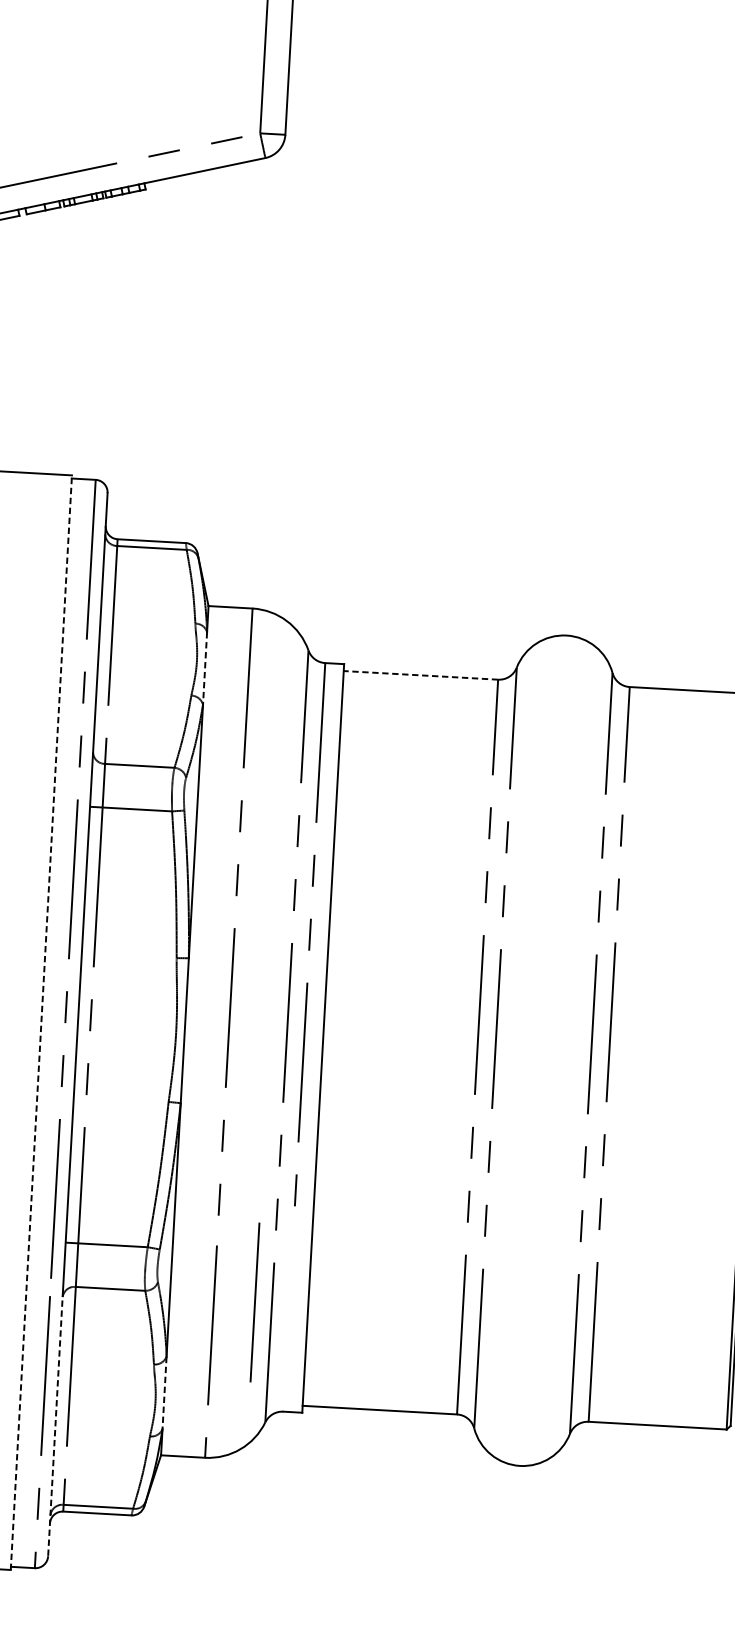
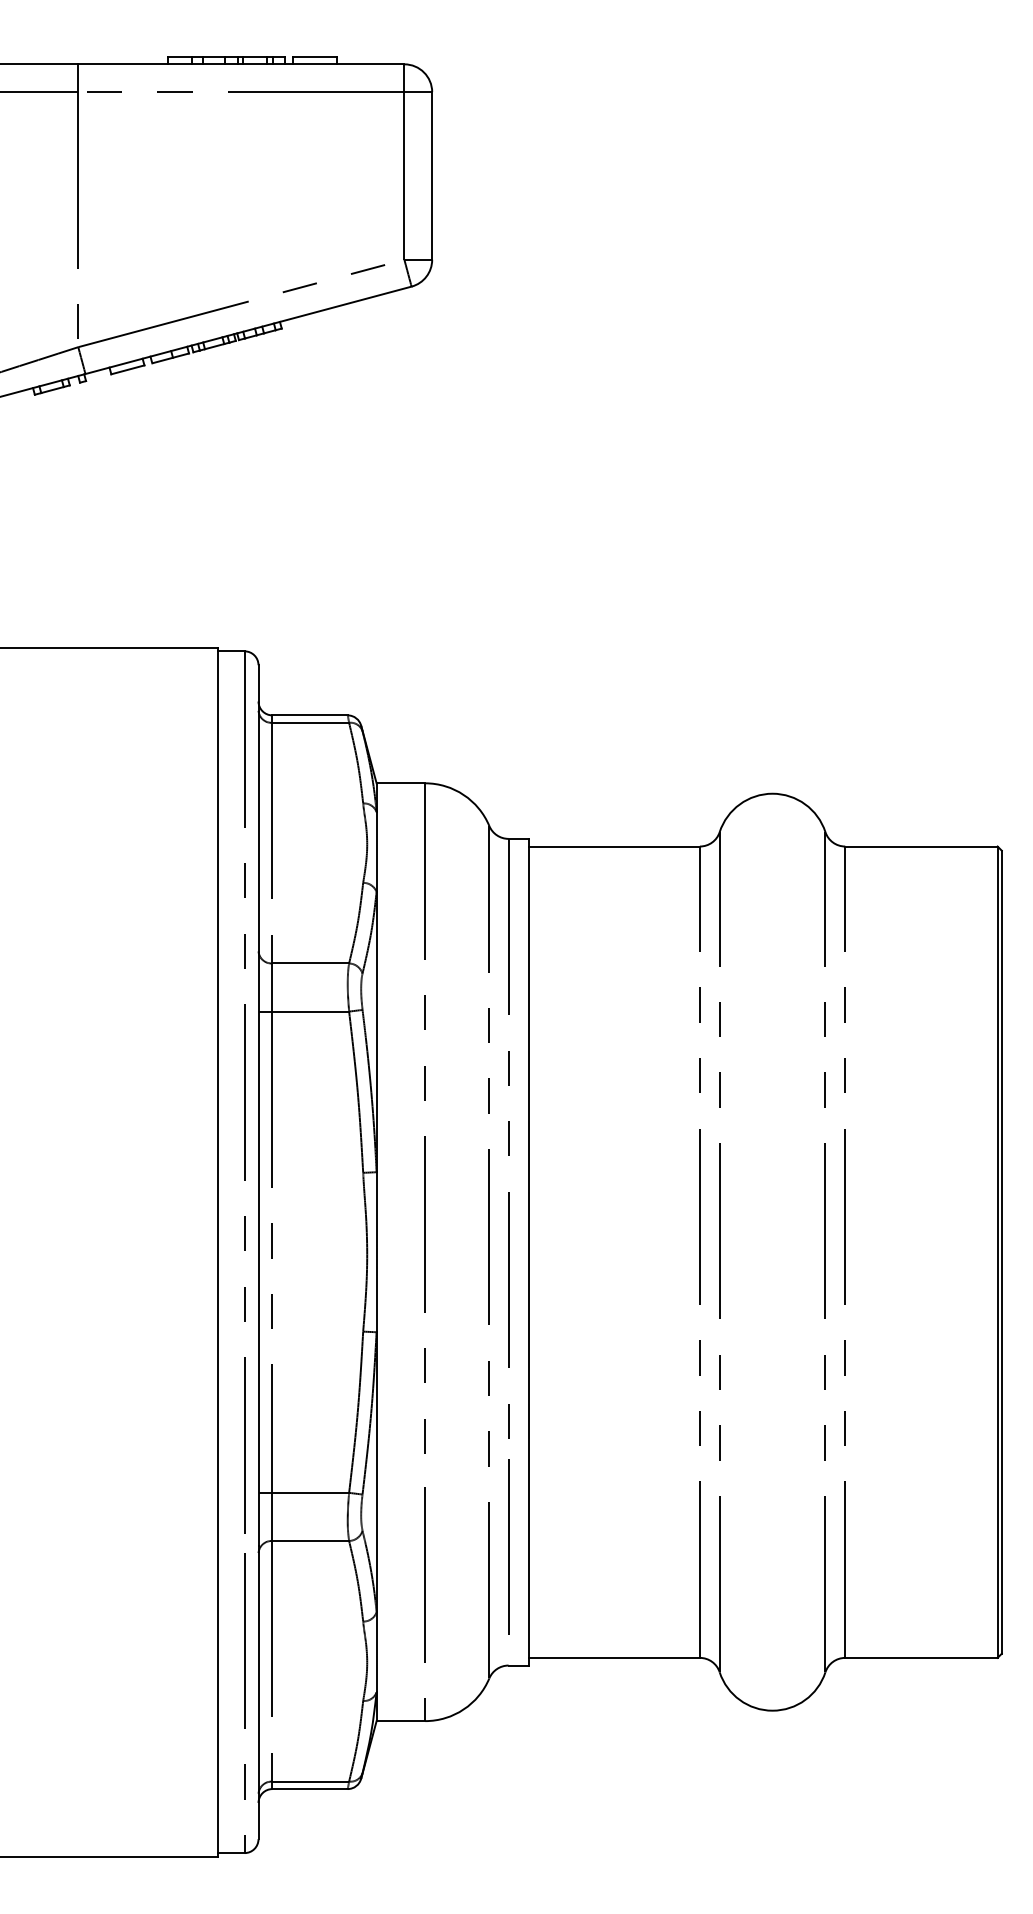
line: (204, 668) -> (376, 852), dashed -> solid
line: (420, 675) -> (614, 846), dashed -> solid
line: (41, 1022) -> (218, 1251), dashed -> solid
line: (254, 1301) -> (508, 1546), moved
line: (164, 1393) -> (376, 1652), dashed -> solid
line: (55, 1423) -> (258, 1692), dashed -> solid

